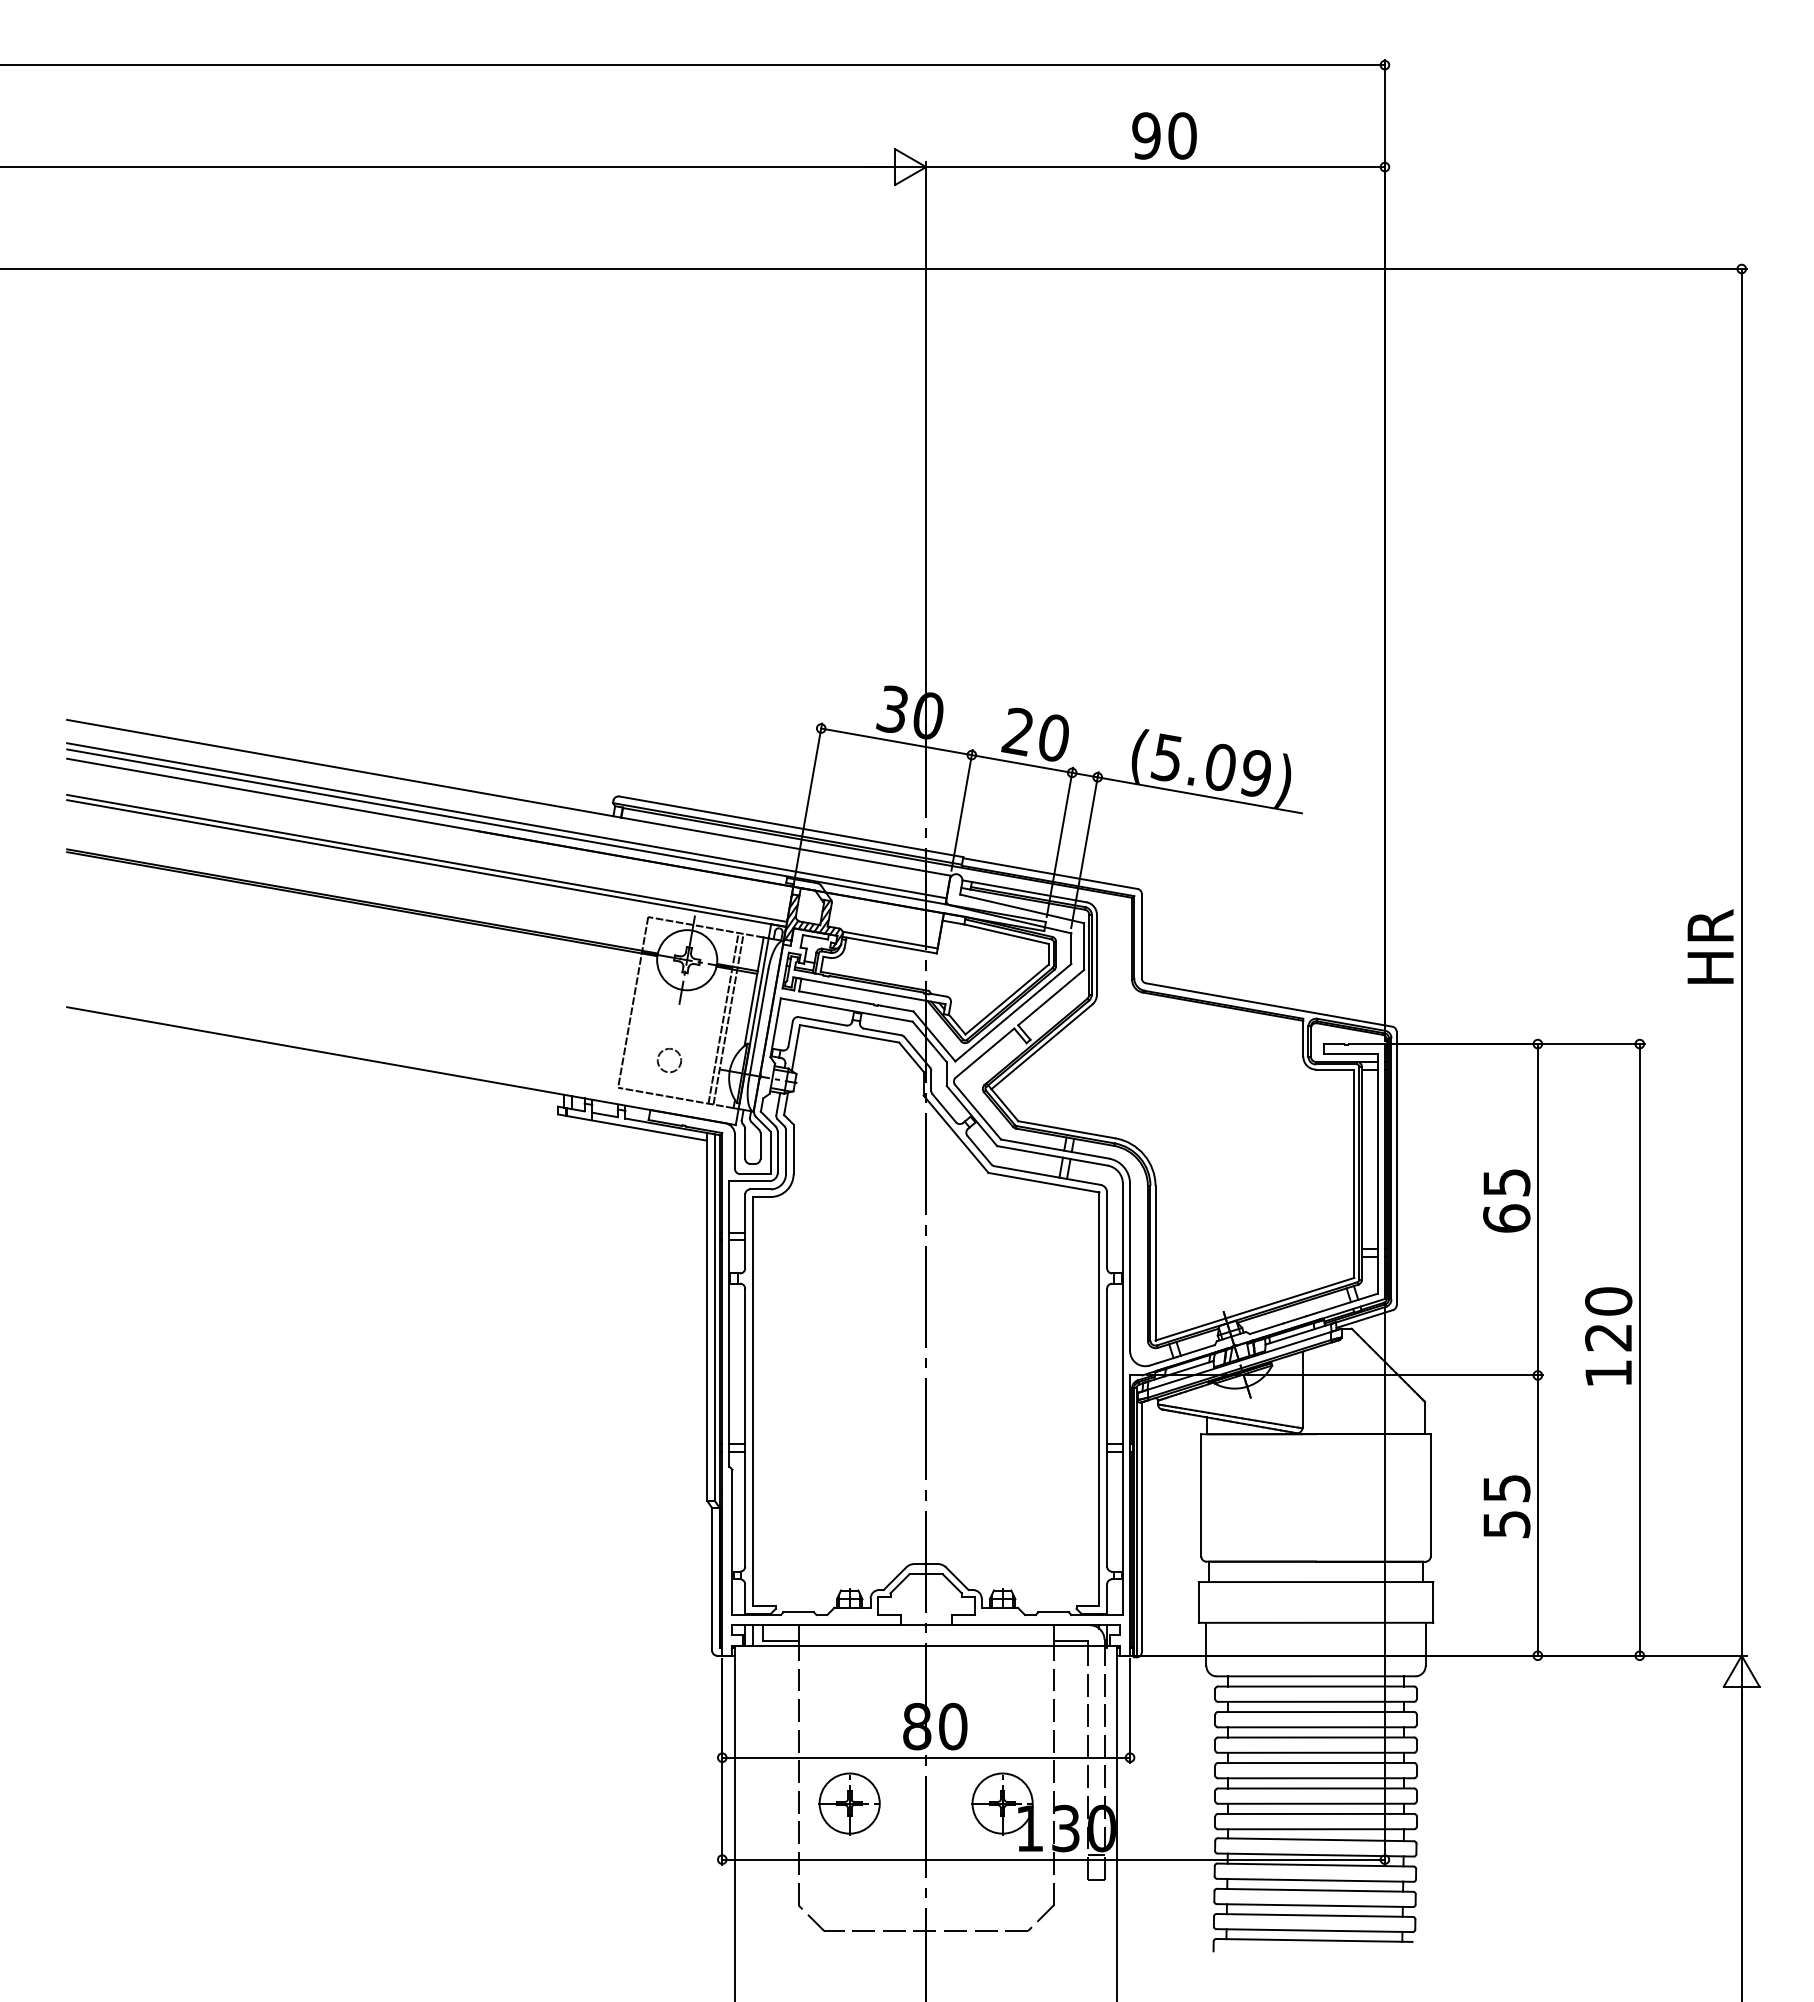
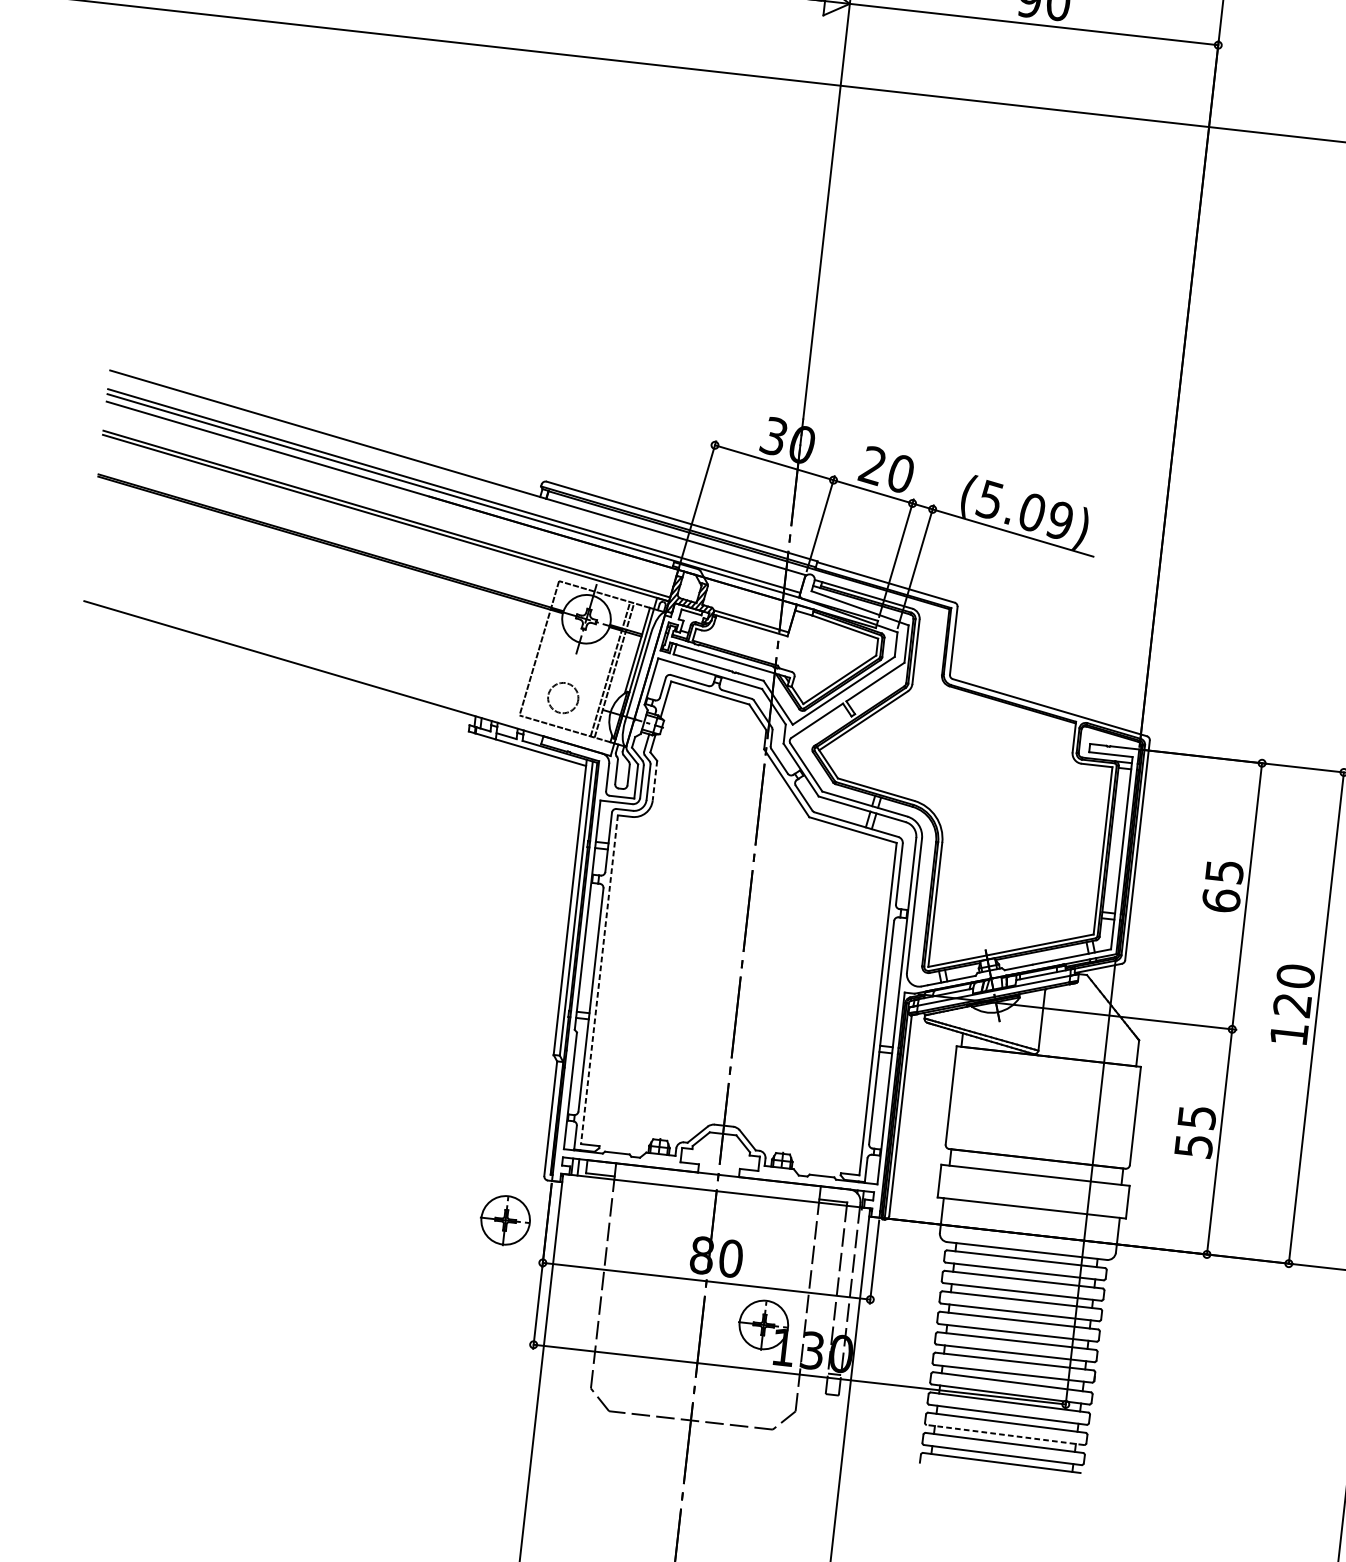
circle: (669, 1060) -> (563, 698), size x1.6
line: (793, 1149) -> (654, 780), solid -> dashed
line: (752, 1401) -> (599, 979), solid -> dashed
part: (849, 1803) -> (505, 1220), moved
line: (1314, 1905) -> (1005, 1434), solid -> dashed

